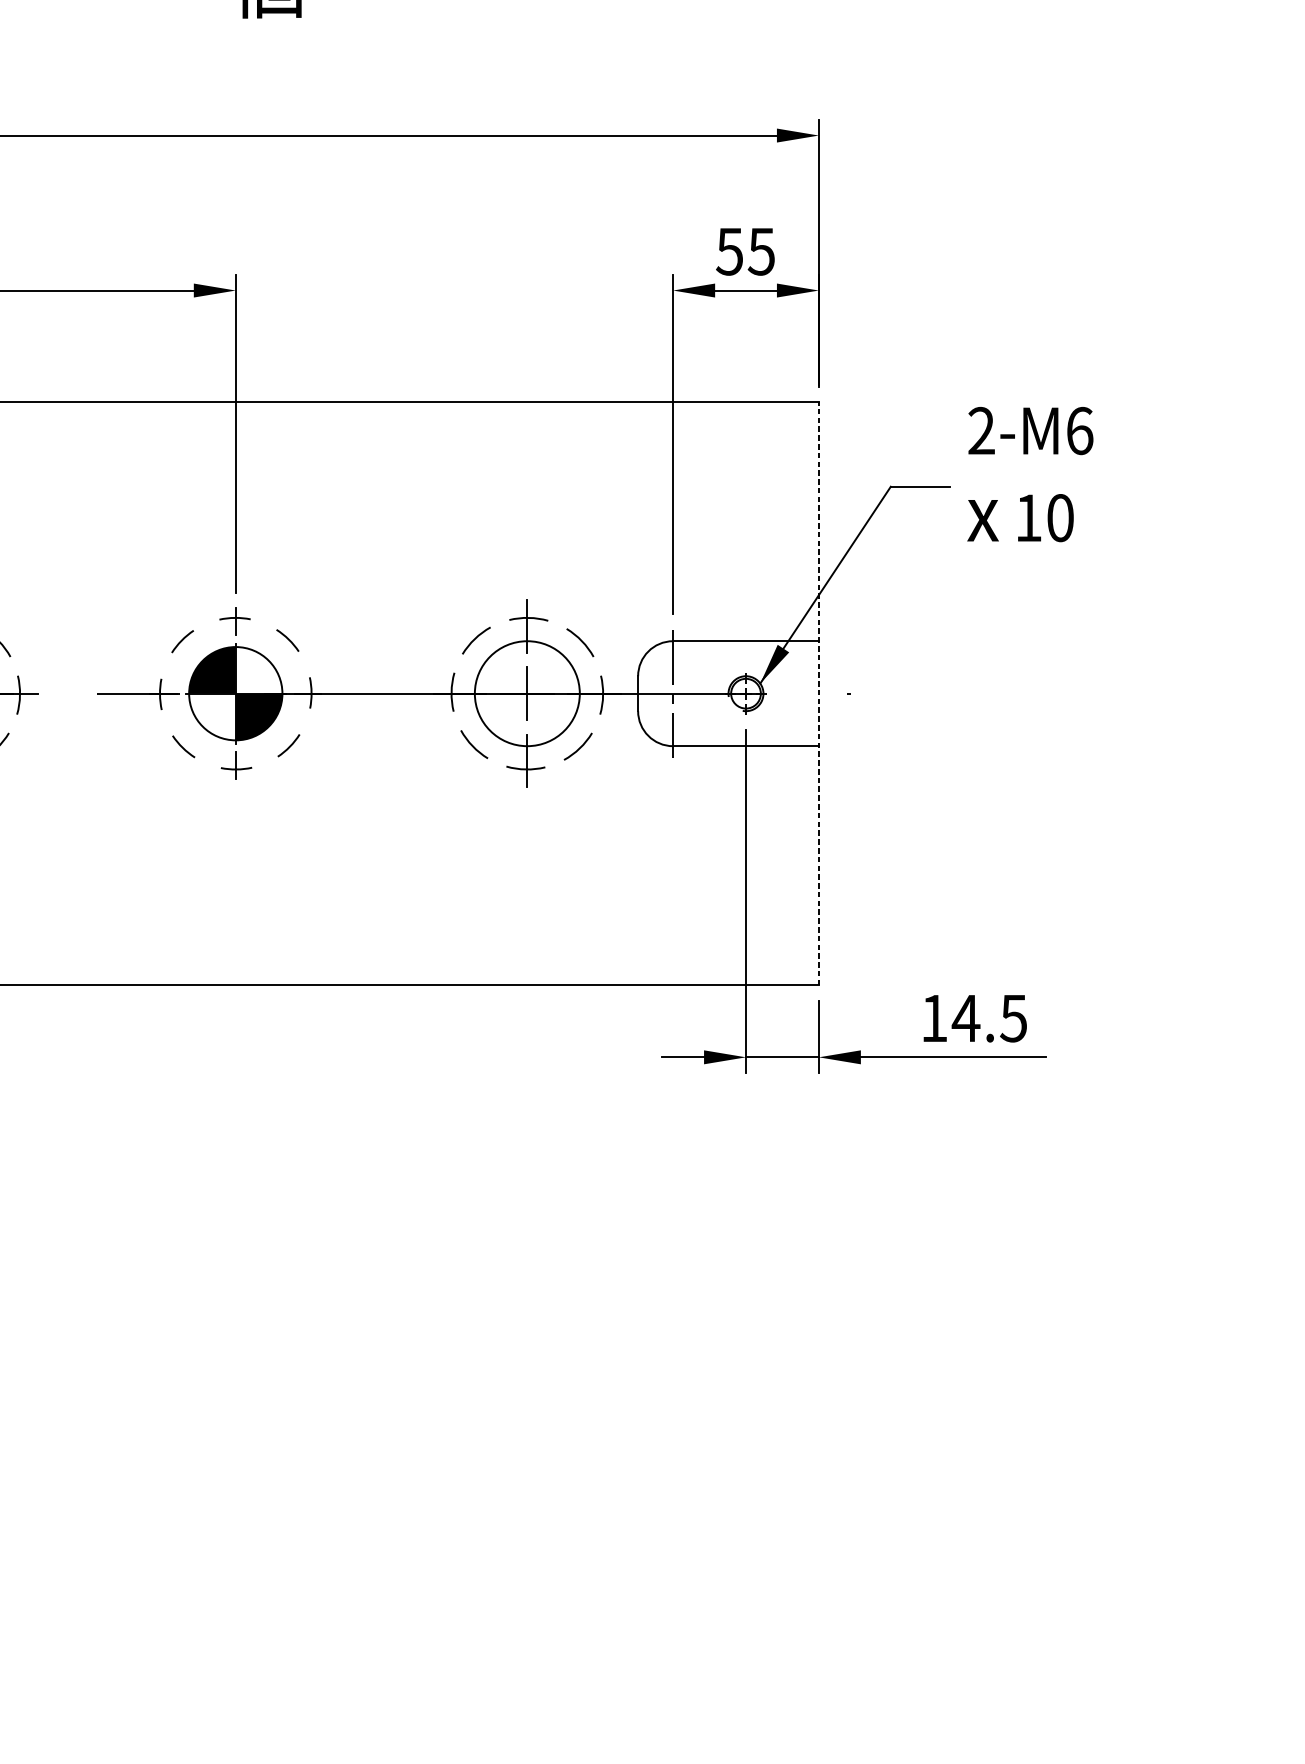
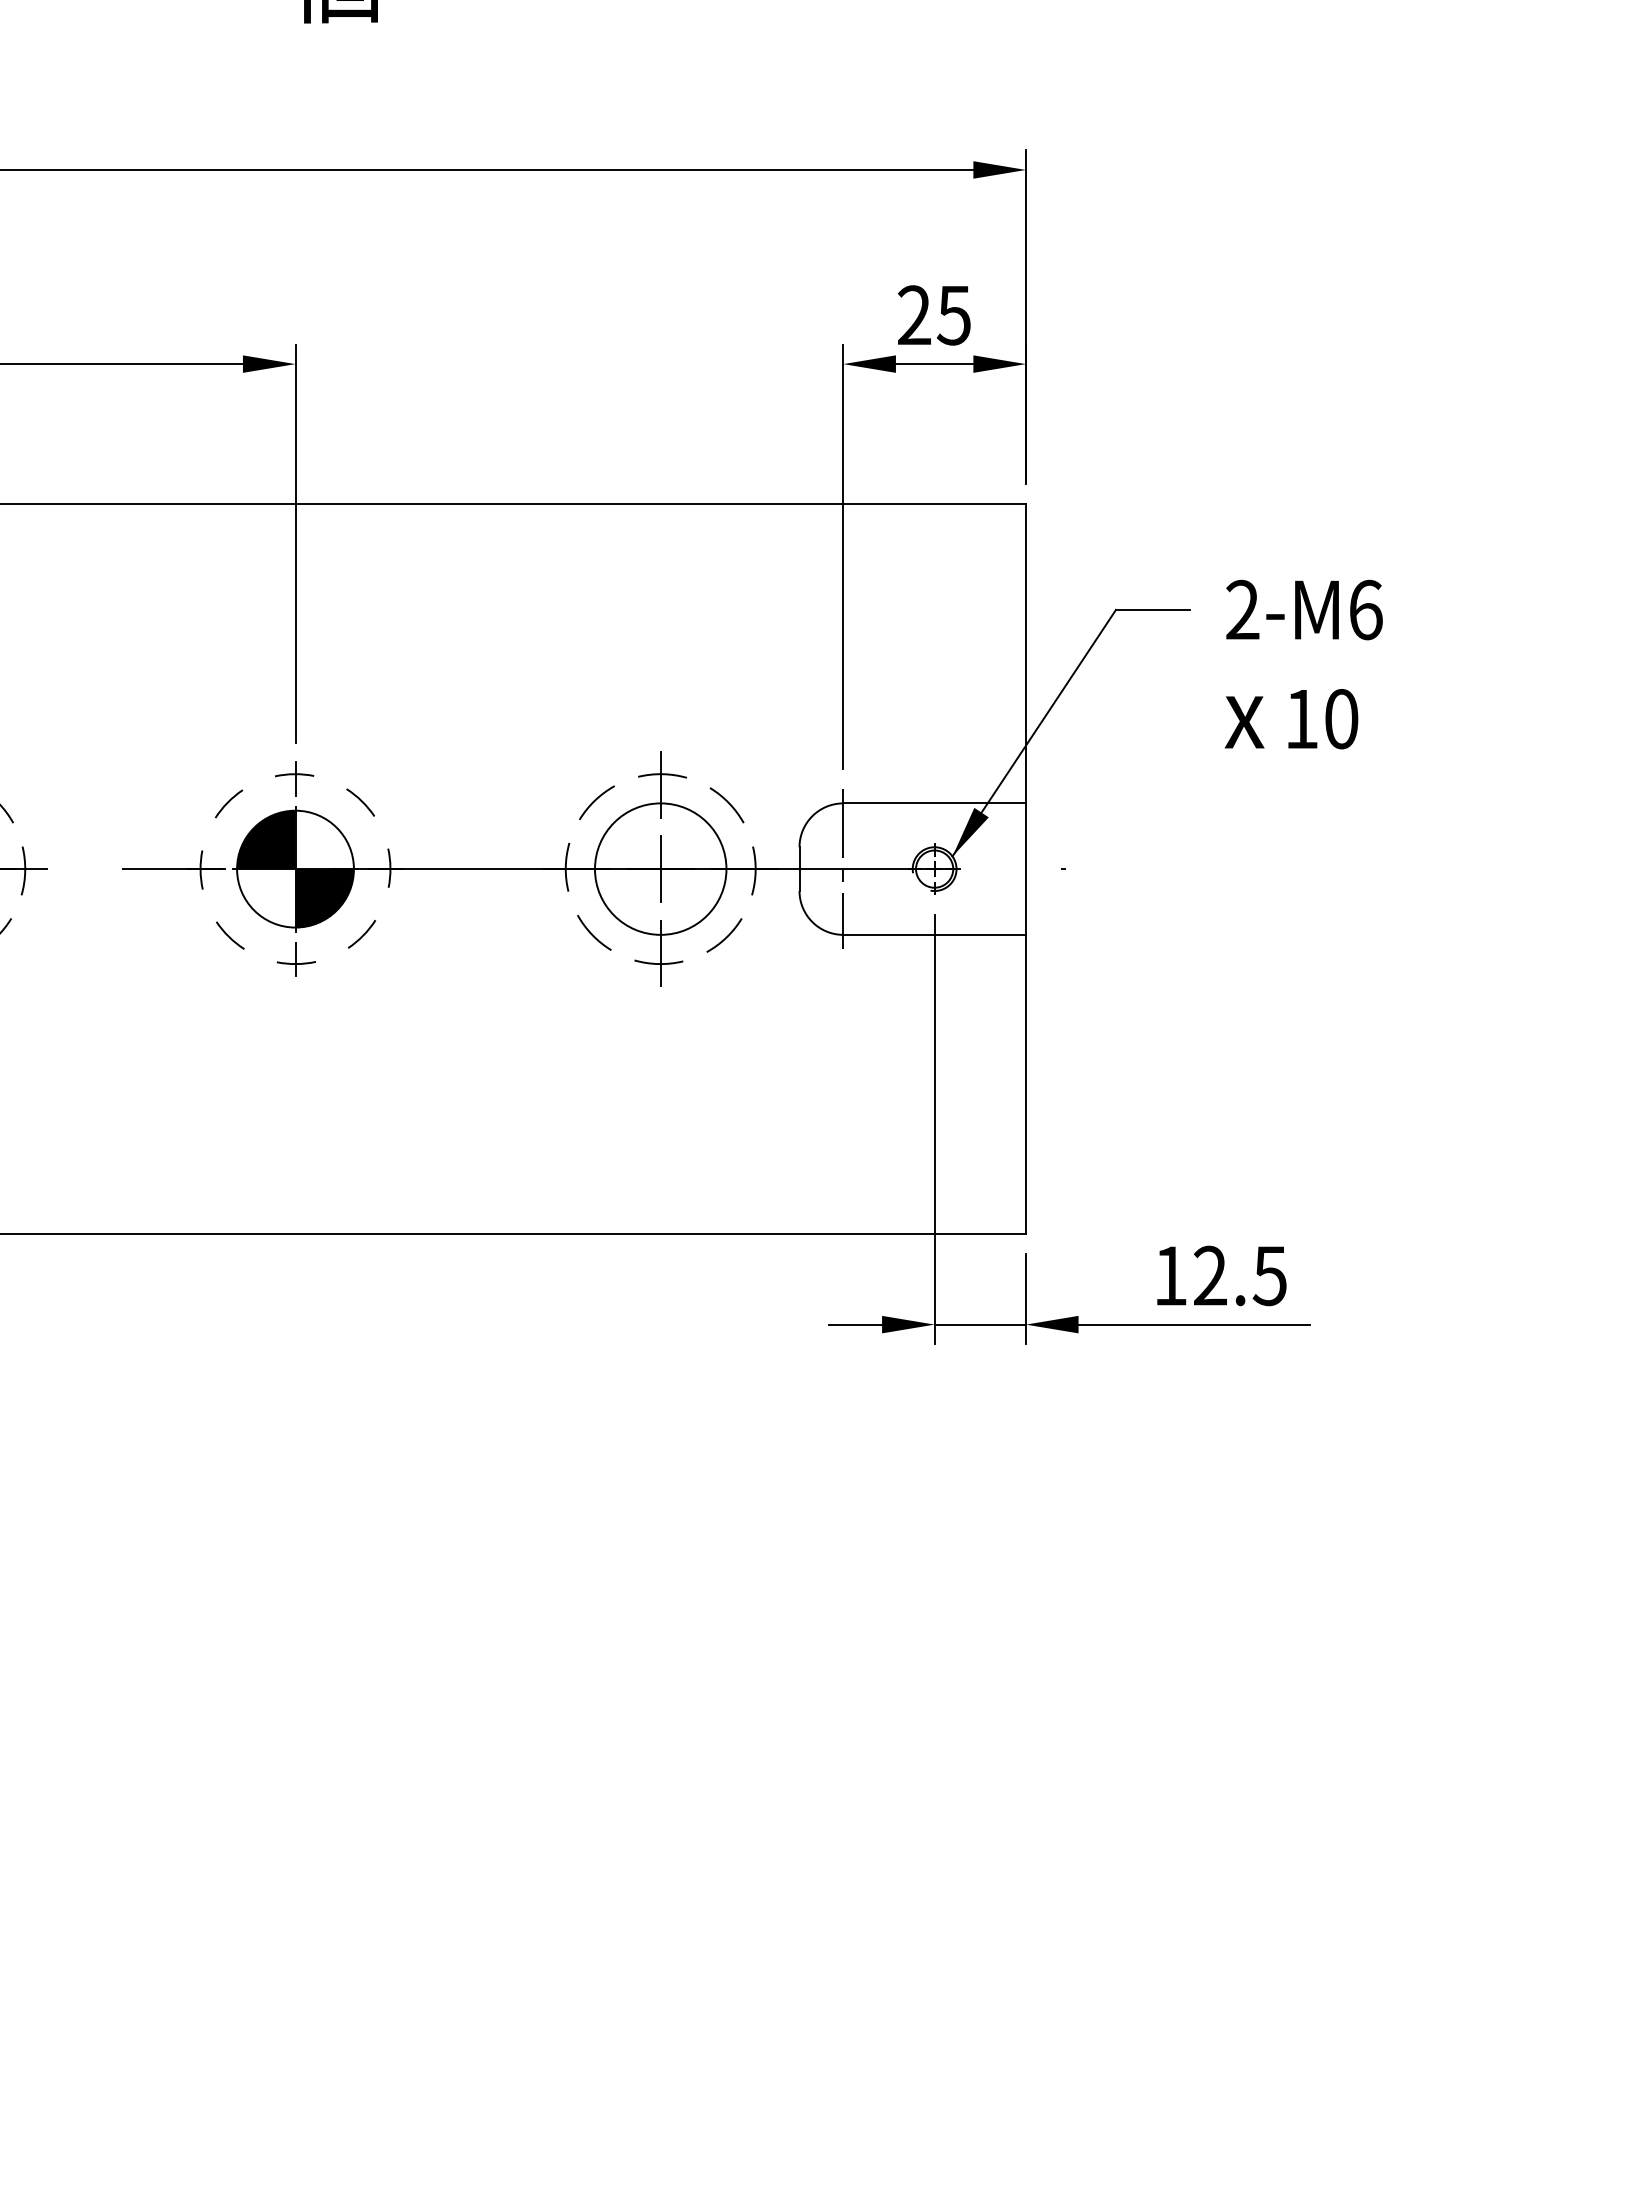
text: (729, 251) -> (913, 315), 55 -> 25
text: (1030, 474) -> (1303, 664), moved
line: (818, 693) -> (1025, 868), dashed -> solid
text: (966, 1018) -> (1210, 1275), 14.5 -> 12.5

